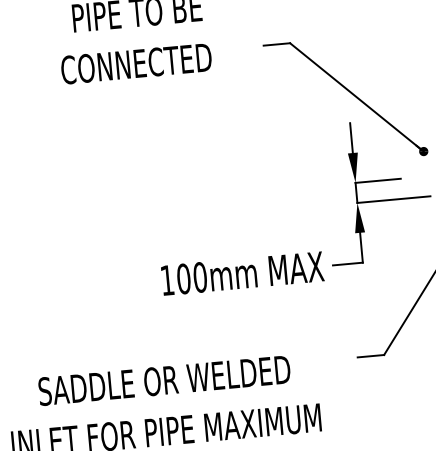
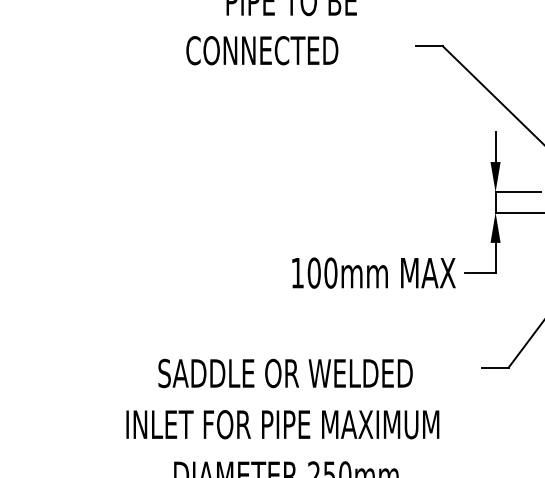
text: (136, 63) -> (262, 50), moved

